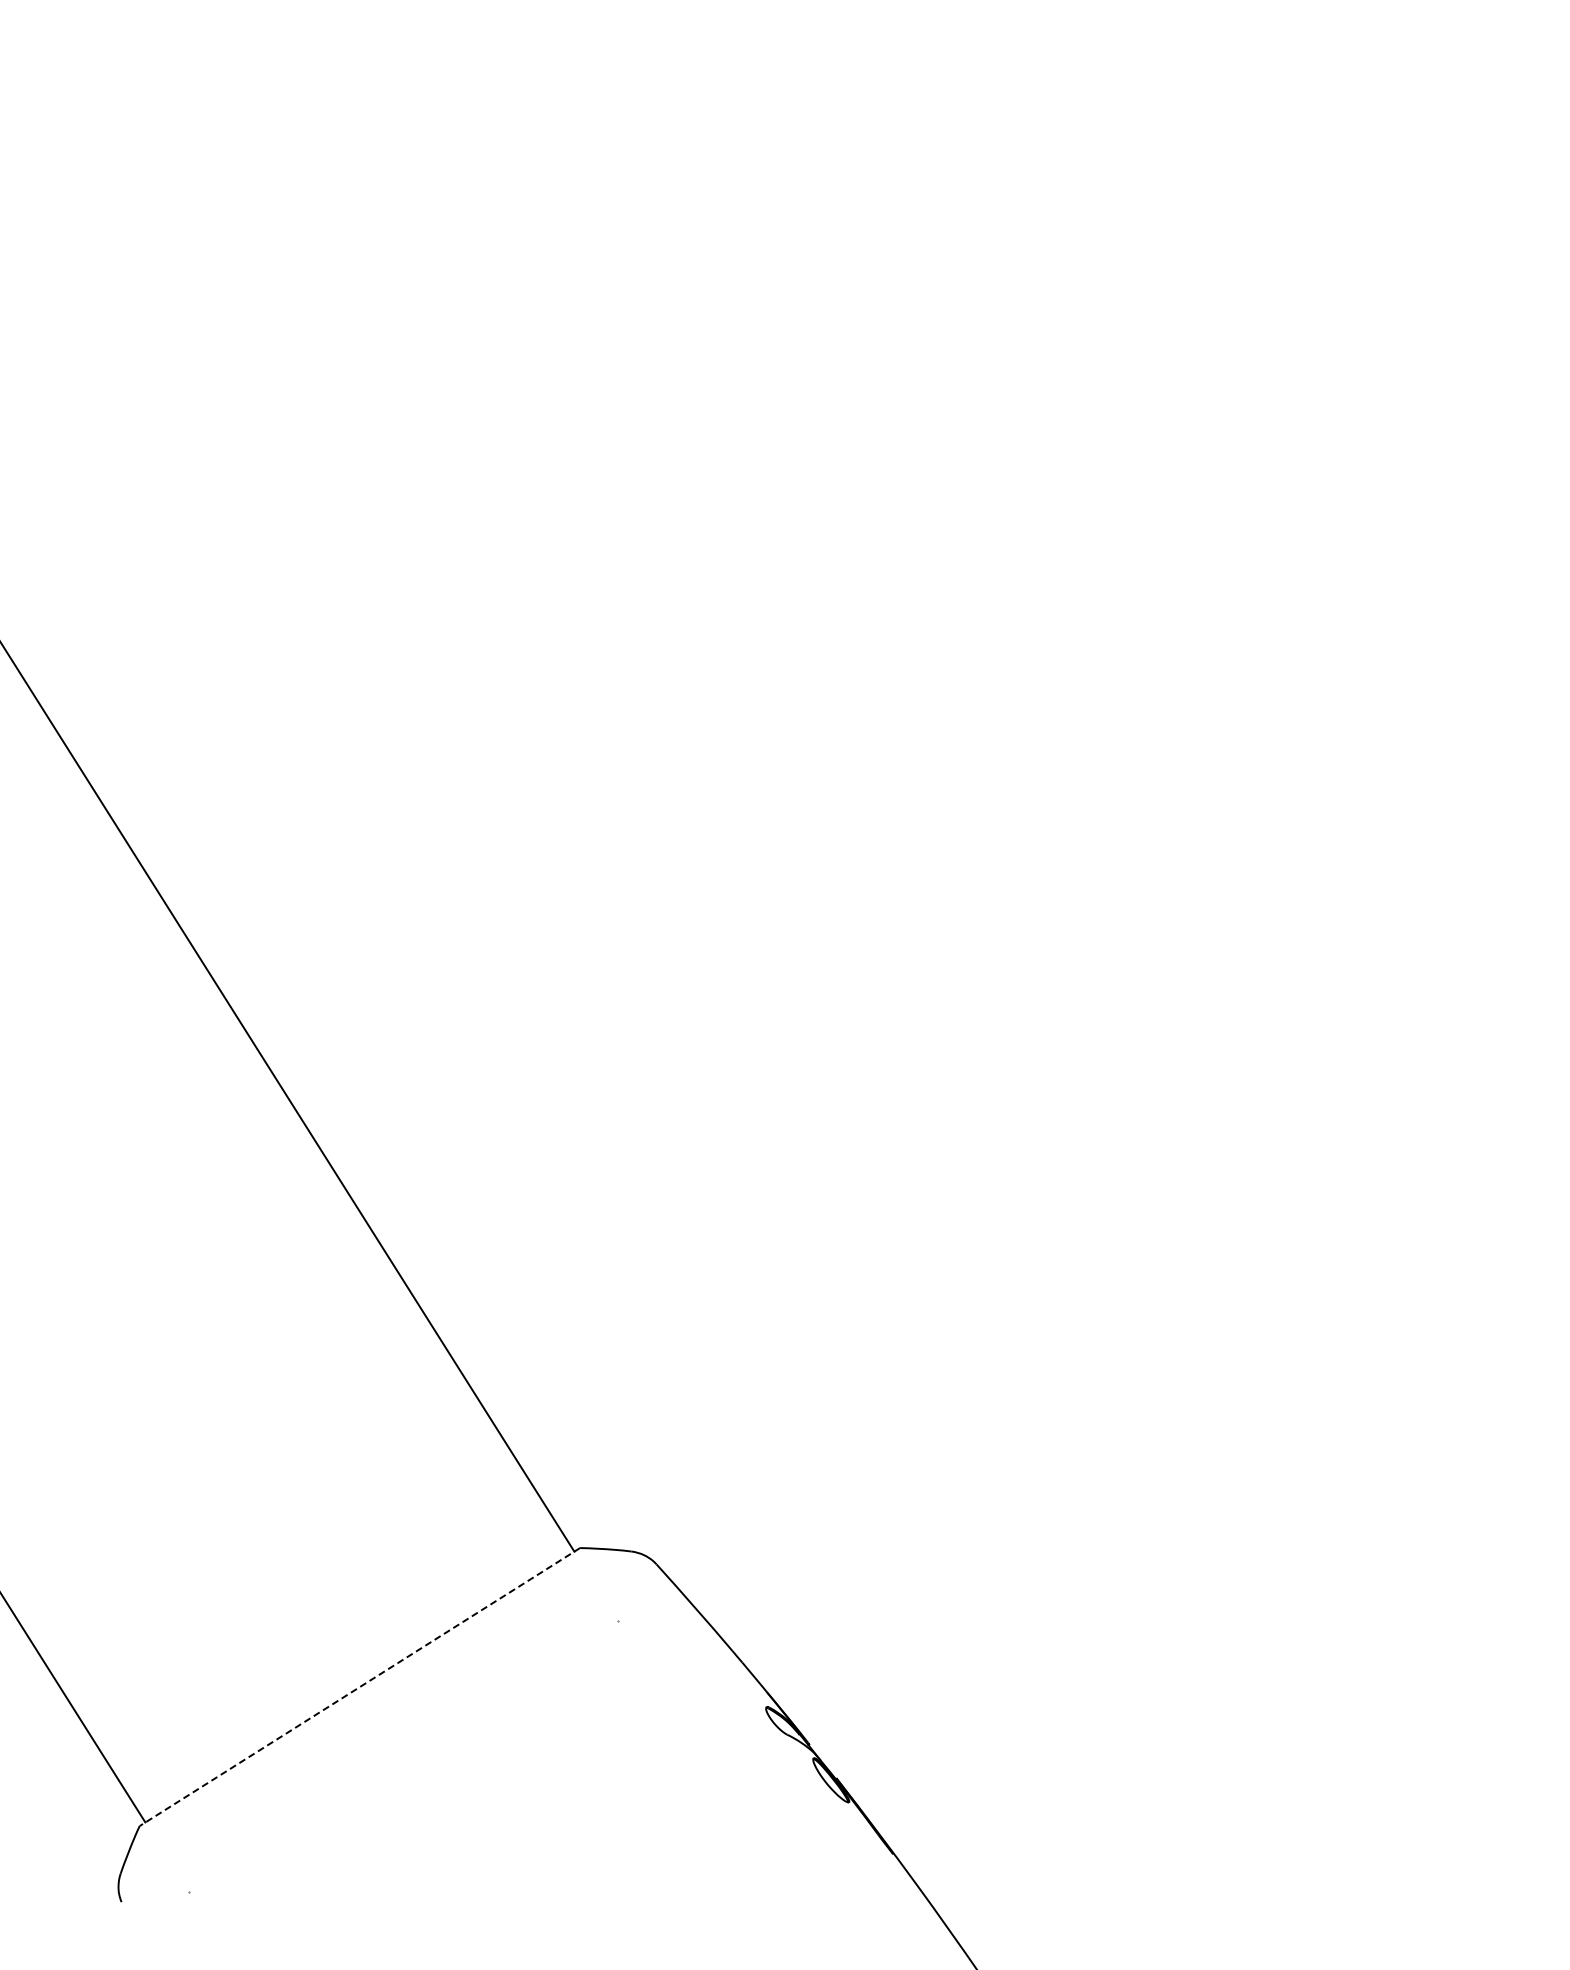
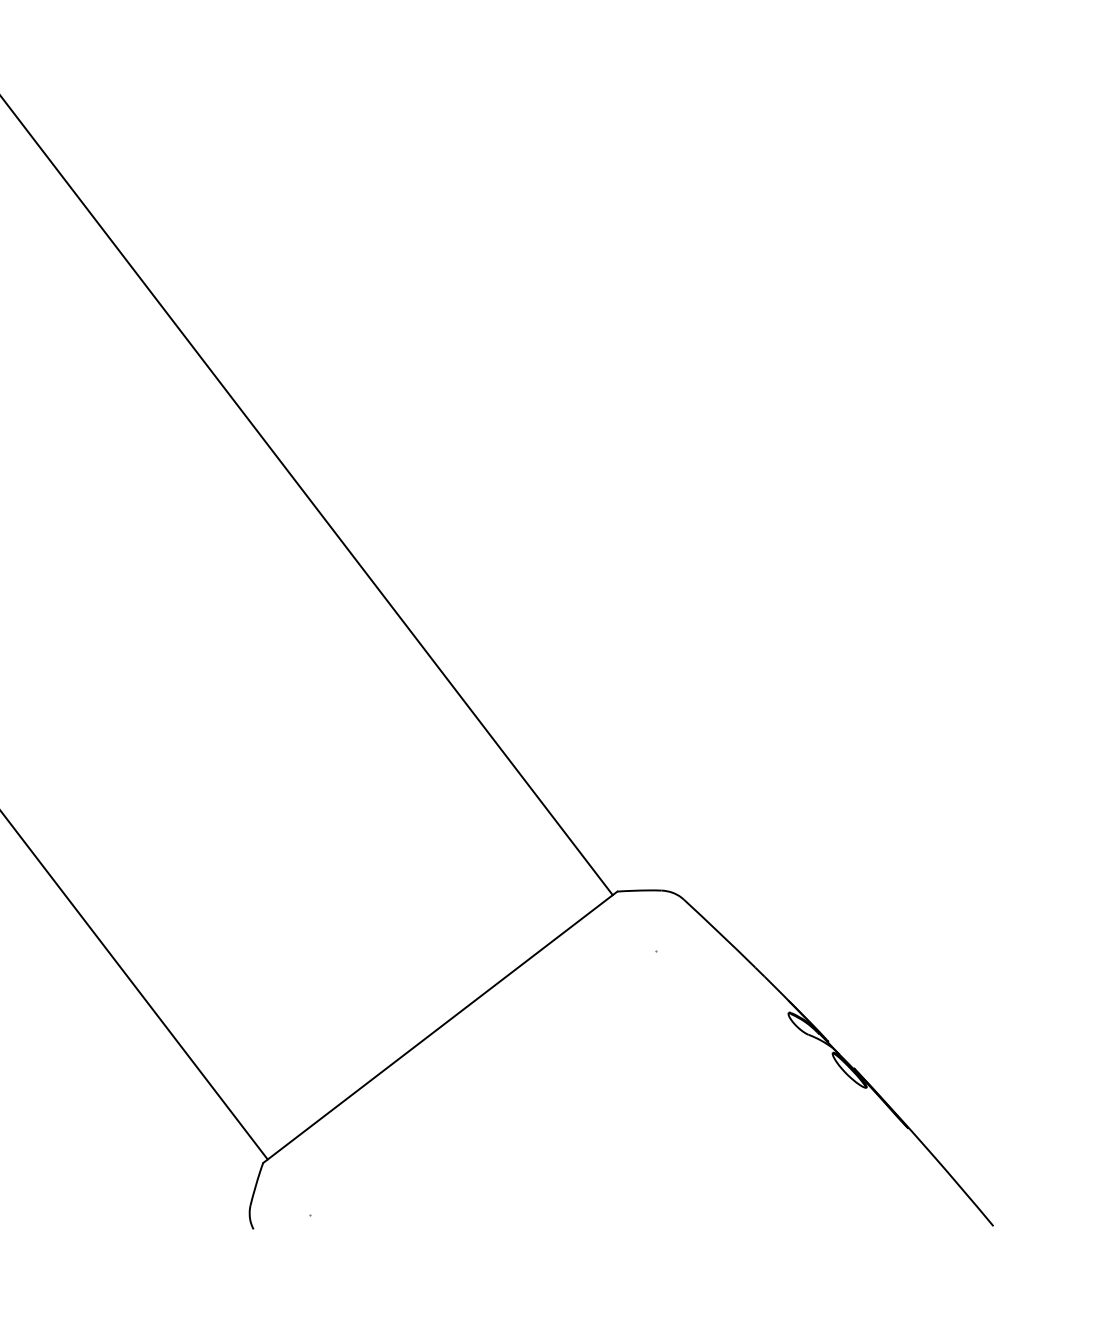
line: (359, 1687) -> (439, 1027), dashed -> solid

